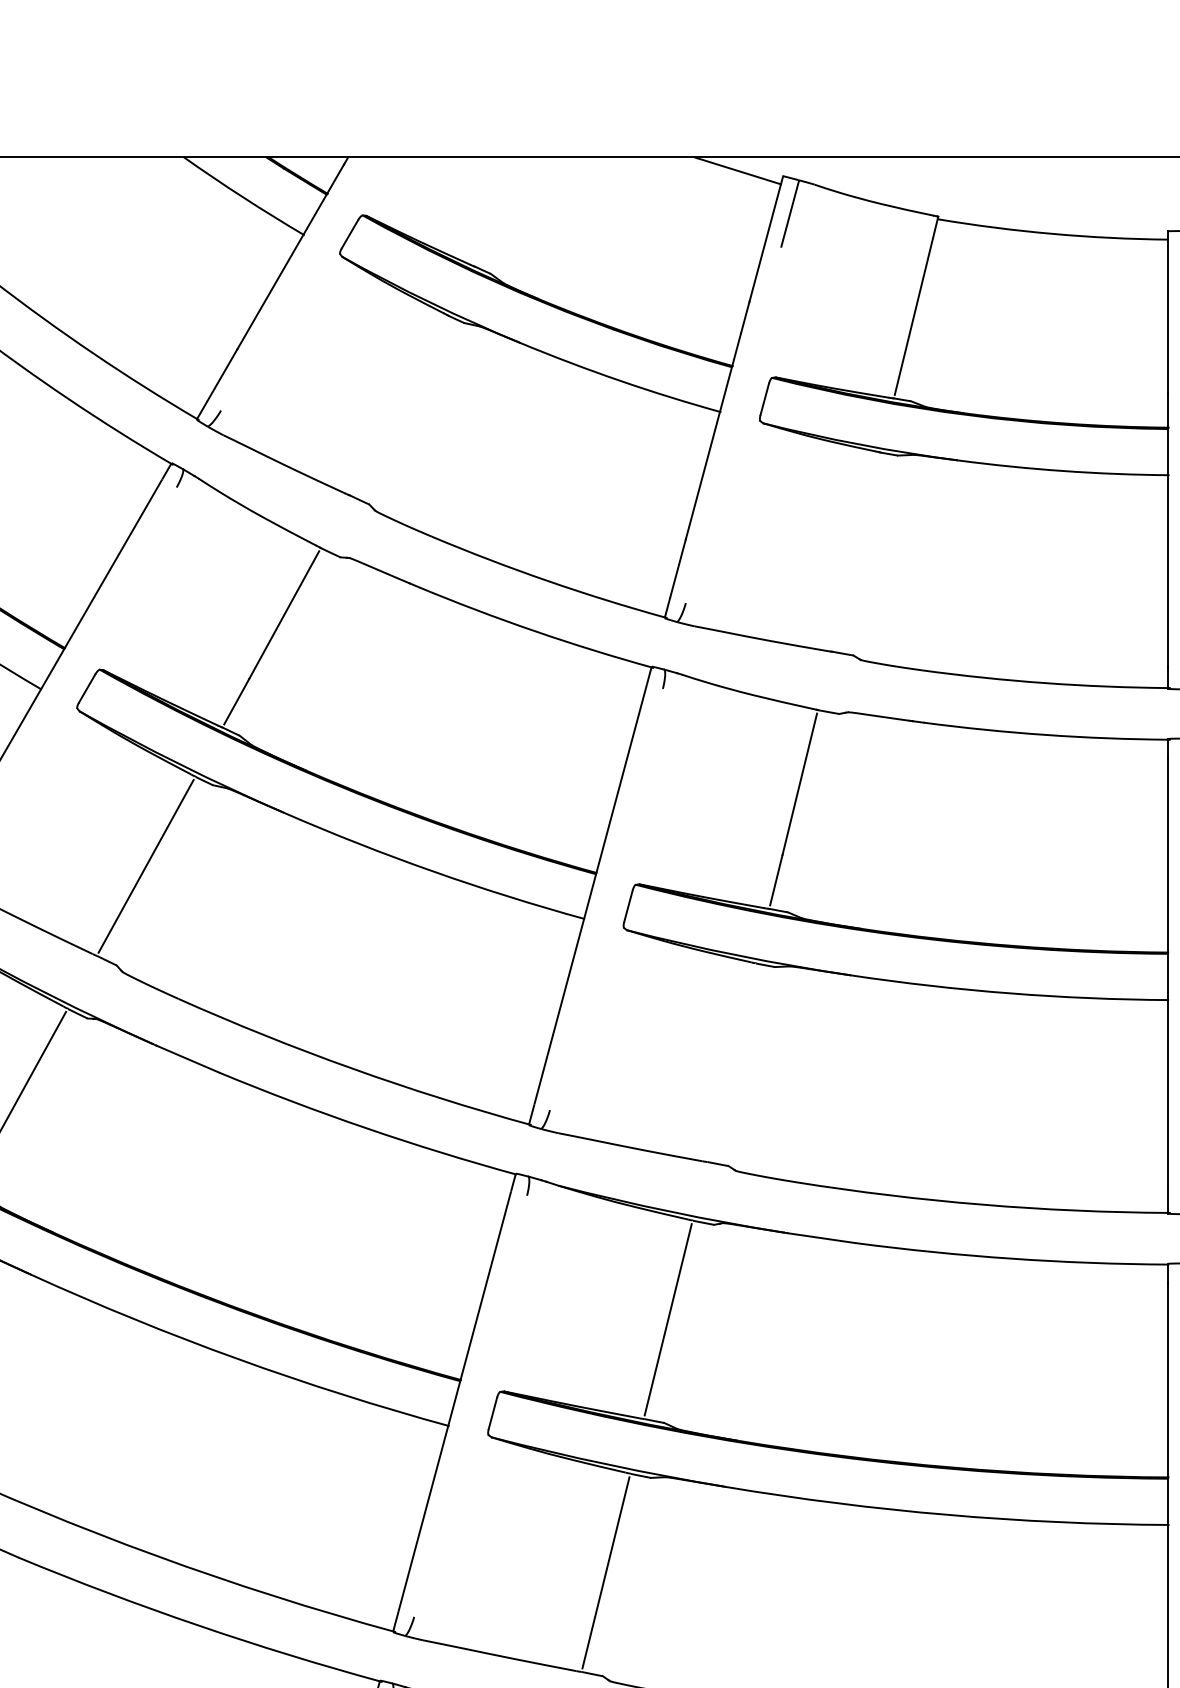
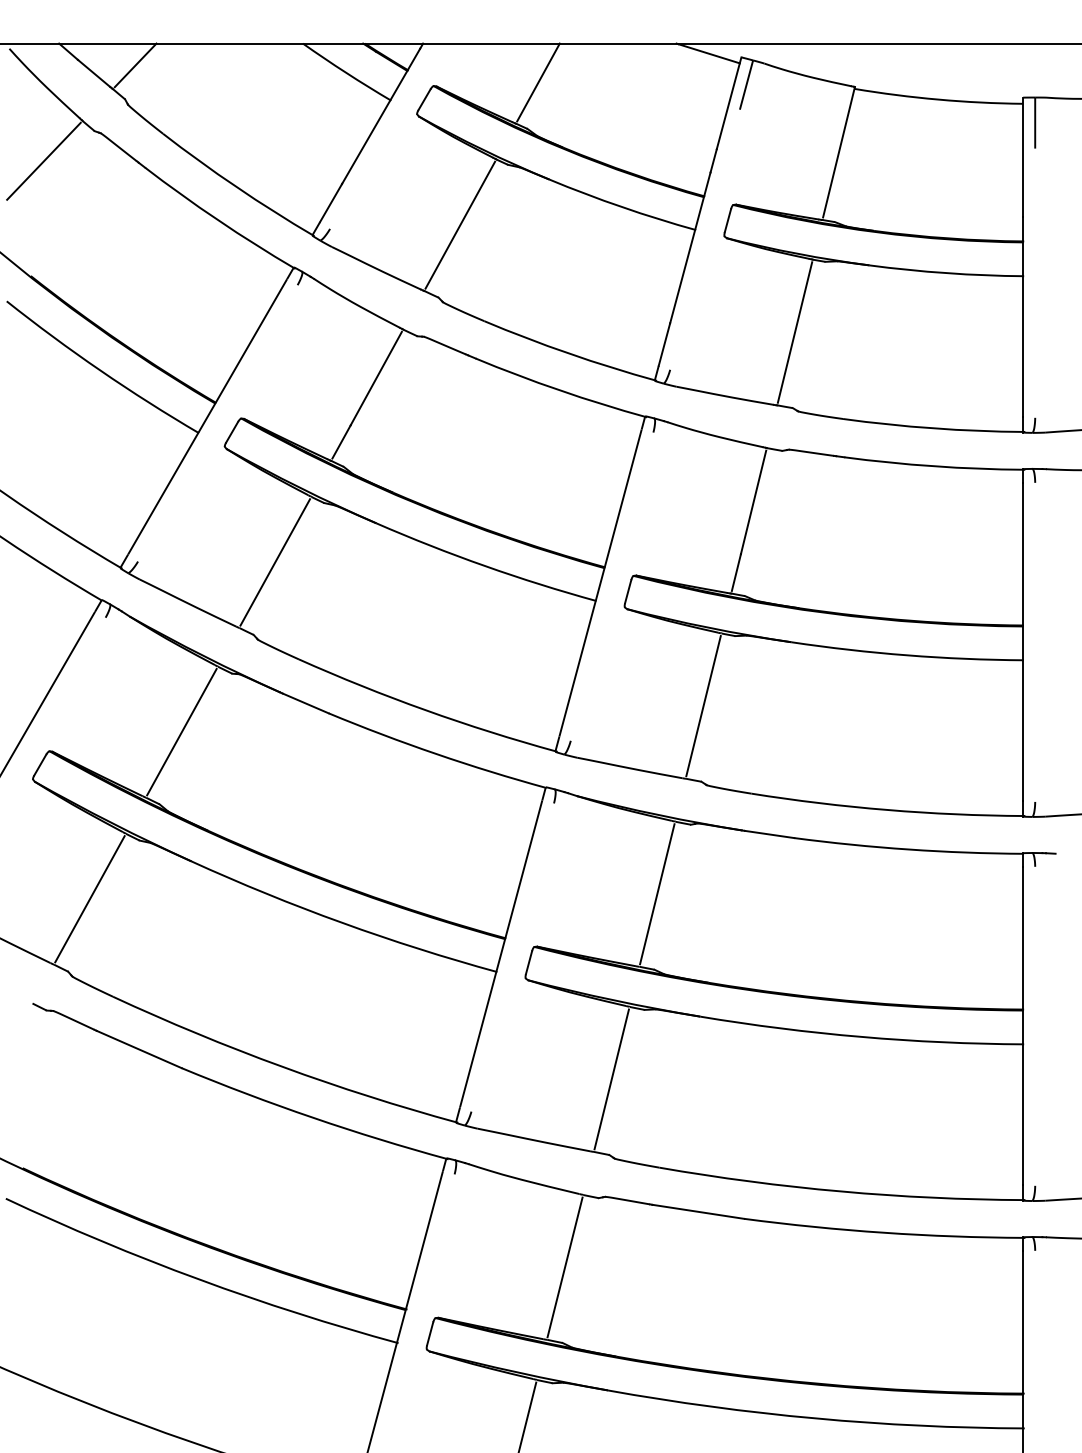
line: (505, 210) -> (538, 82), added
line: (399, 404) -> (460, 224), added
line: (855, 552) -> (794, 332), added
line: (731, 1063) -> (703, 706), added

